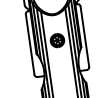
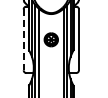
line: (30, 45) -> (23, 40), solid -> dashed

